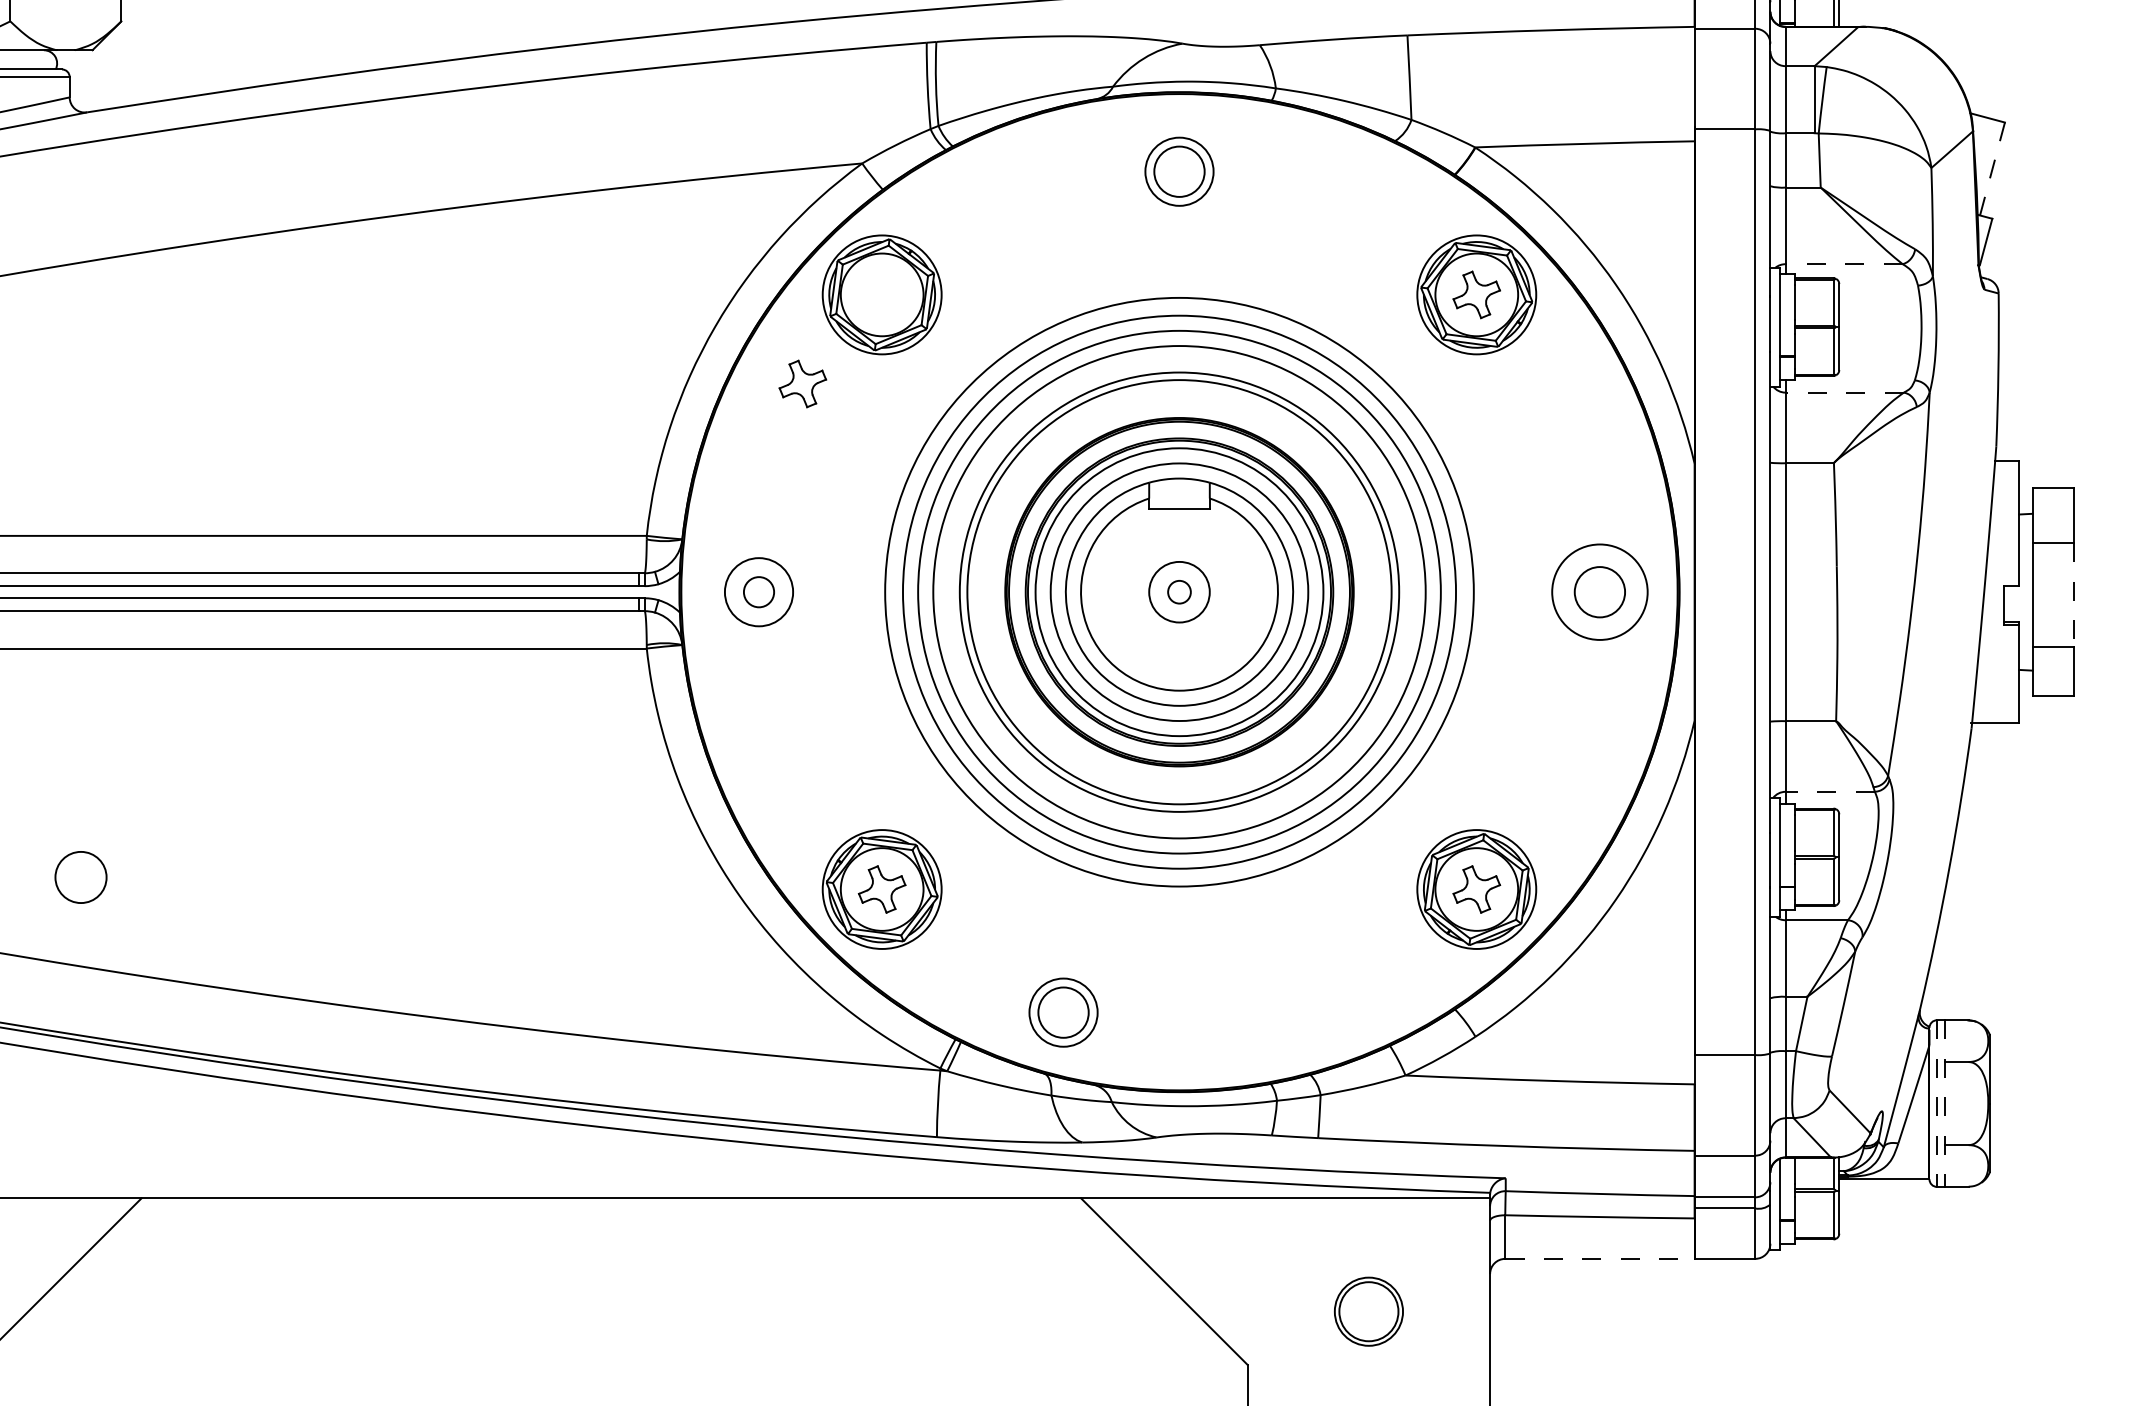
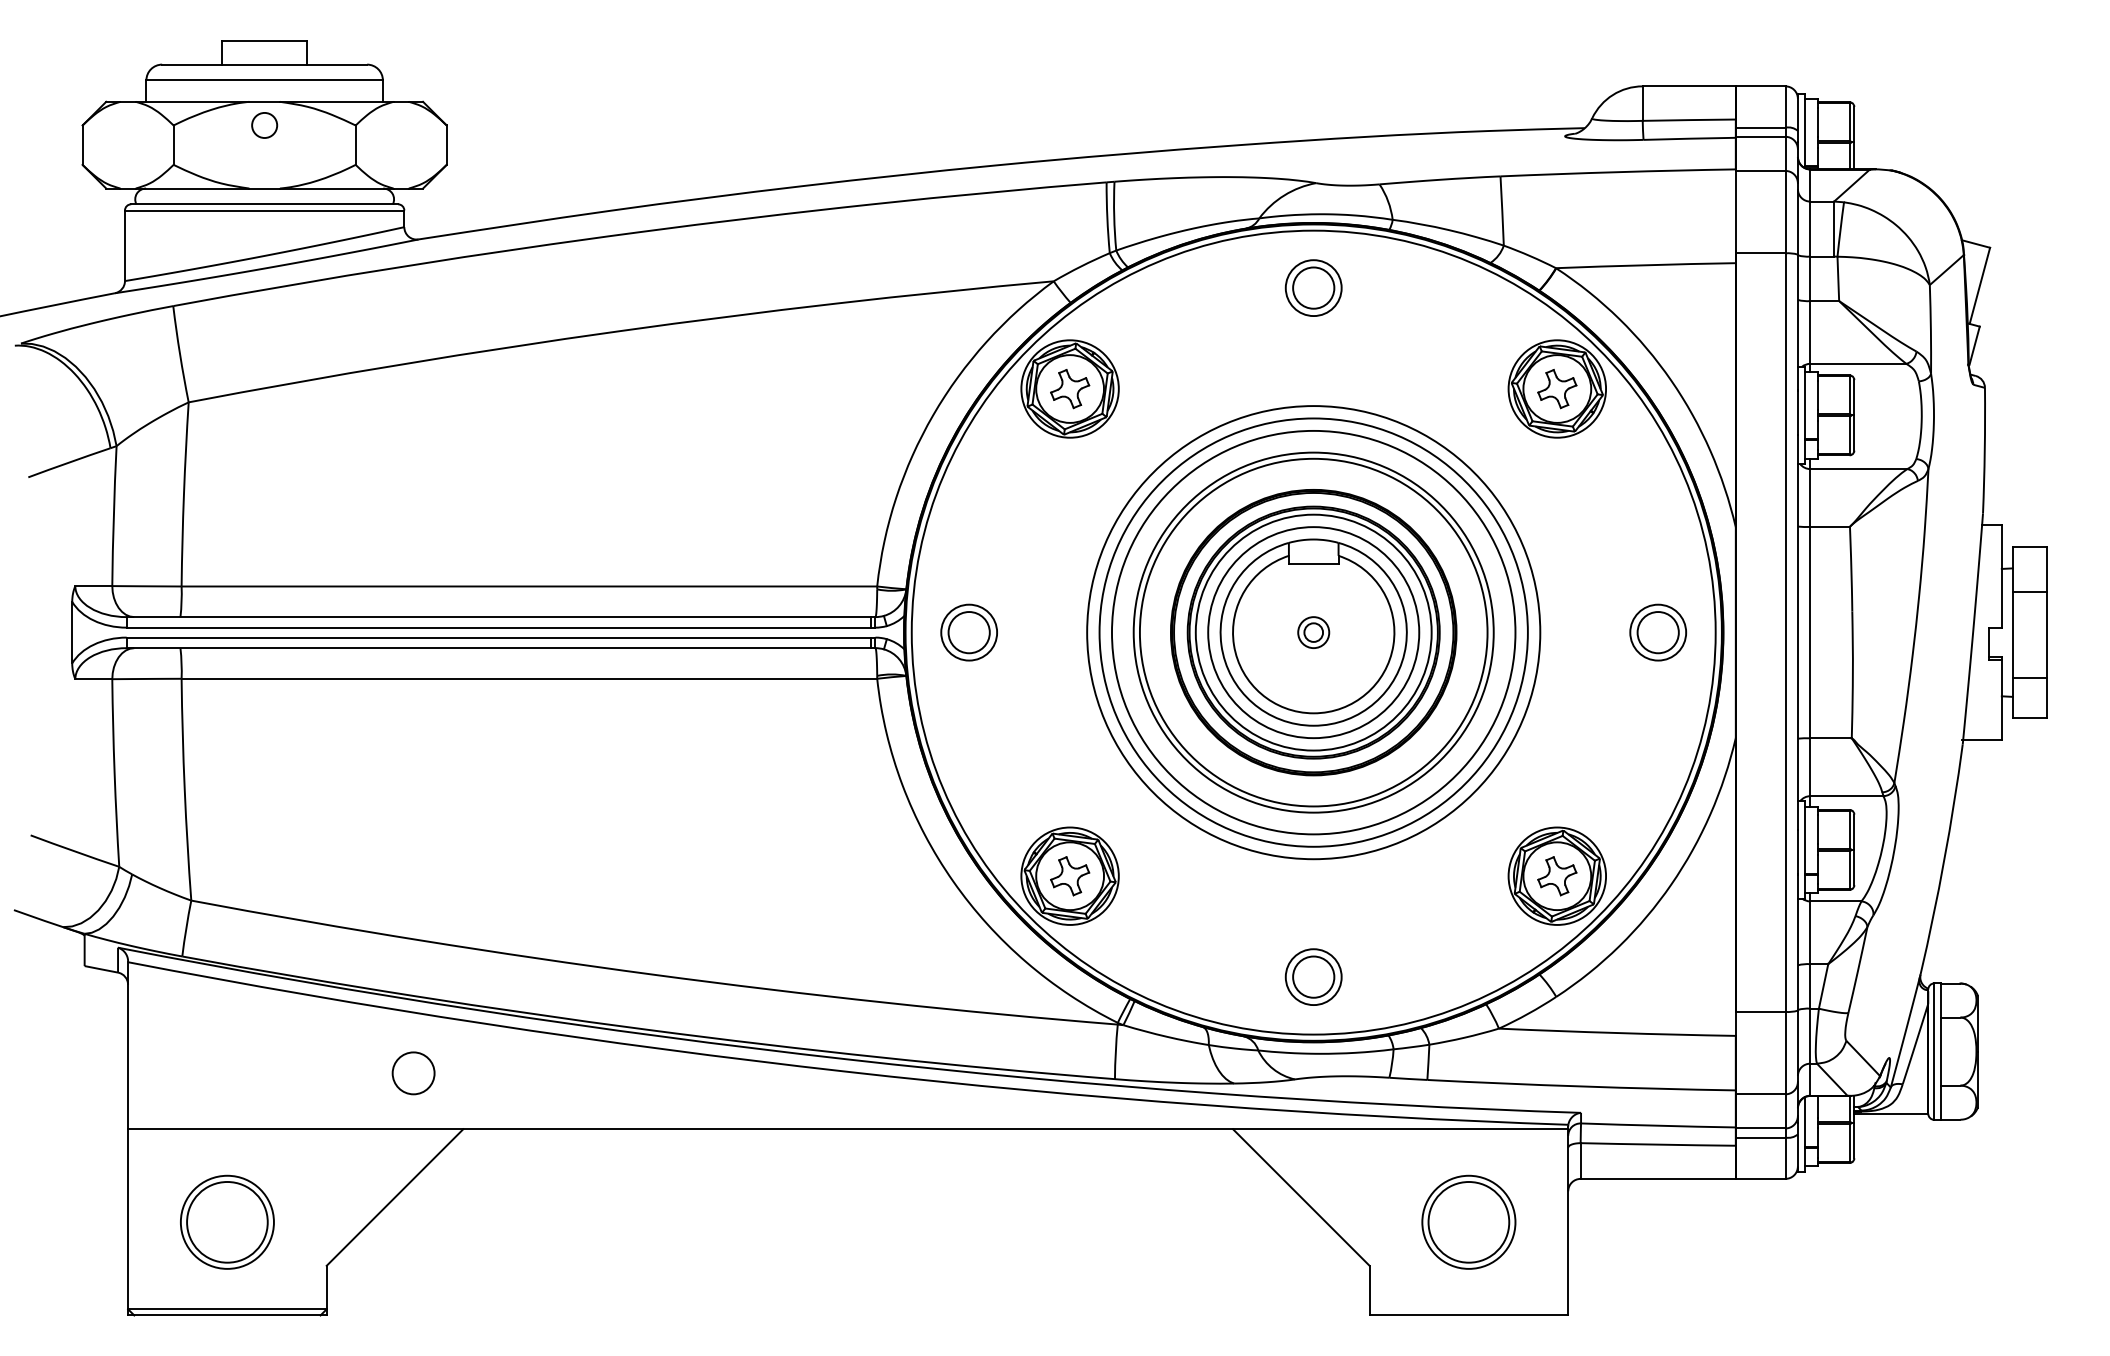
line: (1993, 168) -> (1980, 285), dashed -> solid
line: (1843, 263) -> (1857, 363), dashed -> solid
part: (803, 384) -> (1070, 389), moved
line: (1844, 393) -> (1858, 469), dashed -> solid
circle: (758, 592) -> (968, 632), size x1.67
circle: (1179, 592) -> (1313, 632), size x0.62
circle: (1179, 592) -> (1313, 632), size x1.67
circle: (1600, 592) -> (1658, 632), size x0.71
line: (2073, 595) -> (2046, 635), dashed -> solid
line: (1829, 792) -> (1846, 796), dashed -> solid
circle: (80, 877) -> (413, 1073), moved
part: (1063, 1011) -> (1313, 976), moved
line: (1937, 1104) -> (1934, 1052), dashed -> solid
line: (1944, 1104) -> (1940, 1052), dashed -> solid
line: (1600, 1258) -> (1658, 1178), dashed -> solid
part: (1368, 1310) -> (1468, 1221), size x1.67

